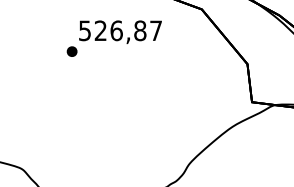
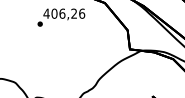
text: (120, 30) -> (64, 13), 526,87 -> 406,26

